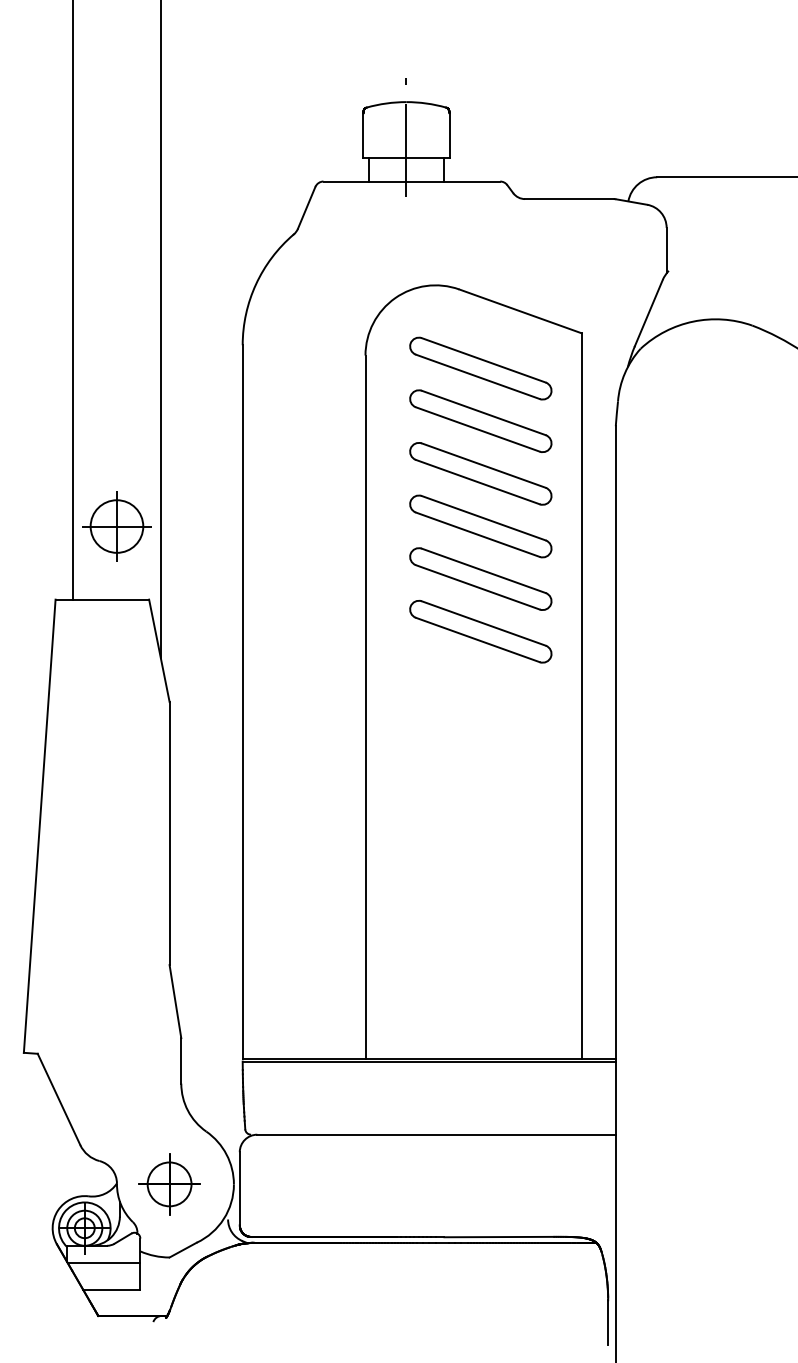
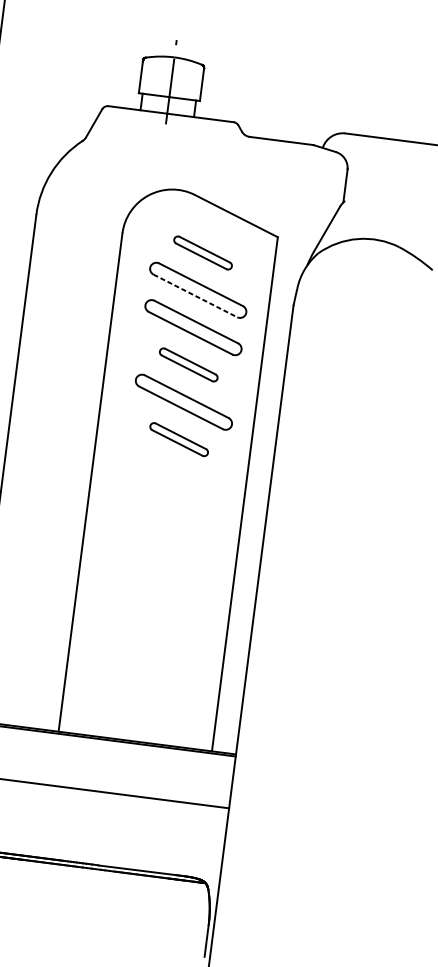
part: (480, 368) -> (202, 252), size x0.6
line: (477, 429) -> (195, 295), solid -> dashed
part: (480, 526) -> (188, 364), size x0.6
part: (480, 631) -> (178, 439), size x0.6

